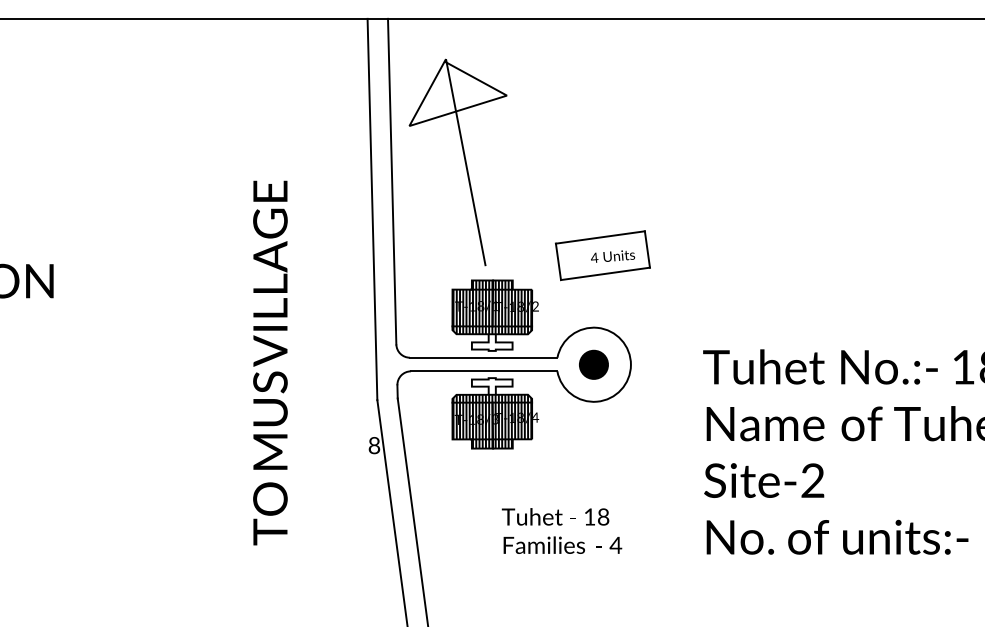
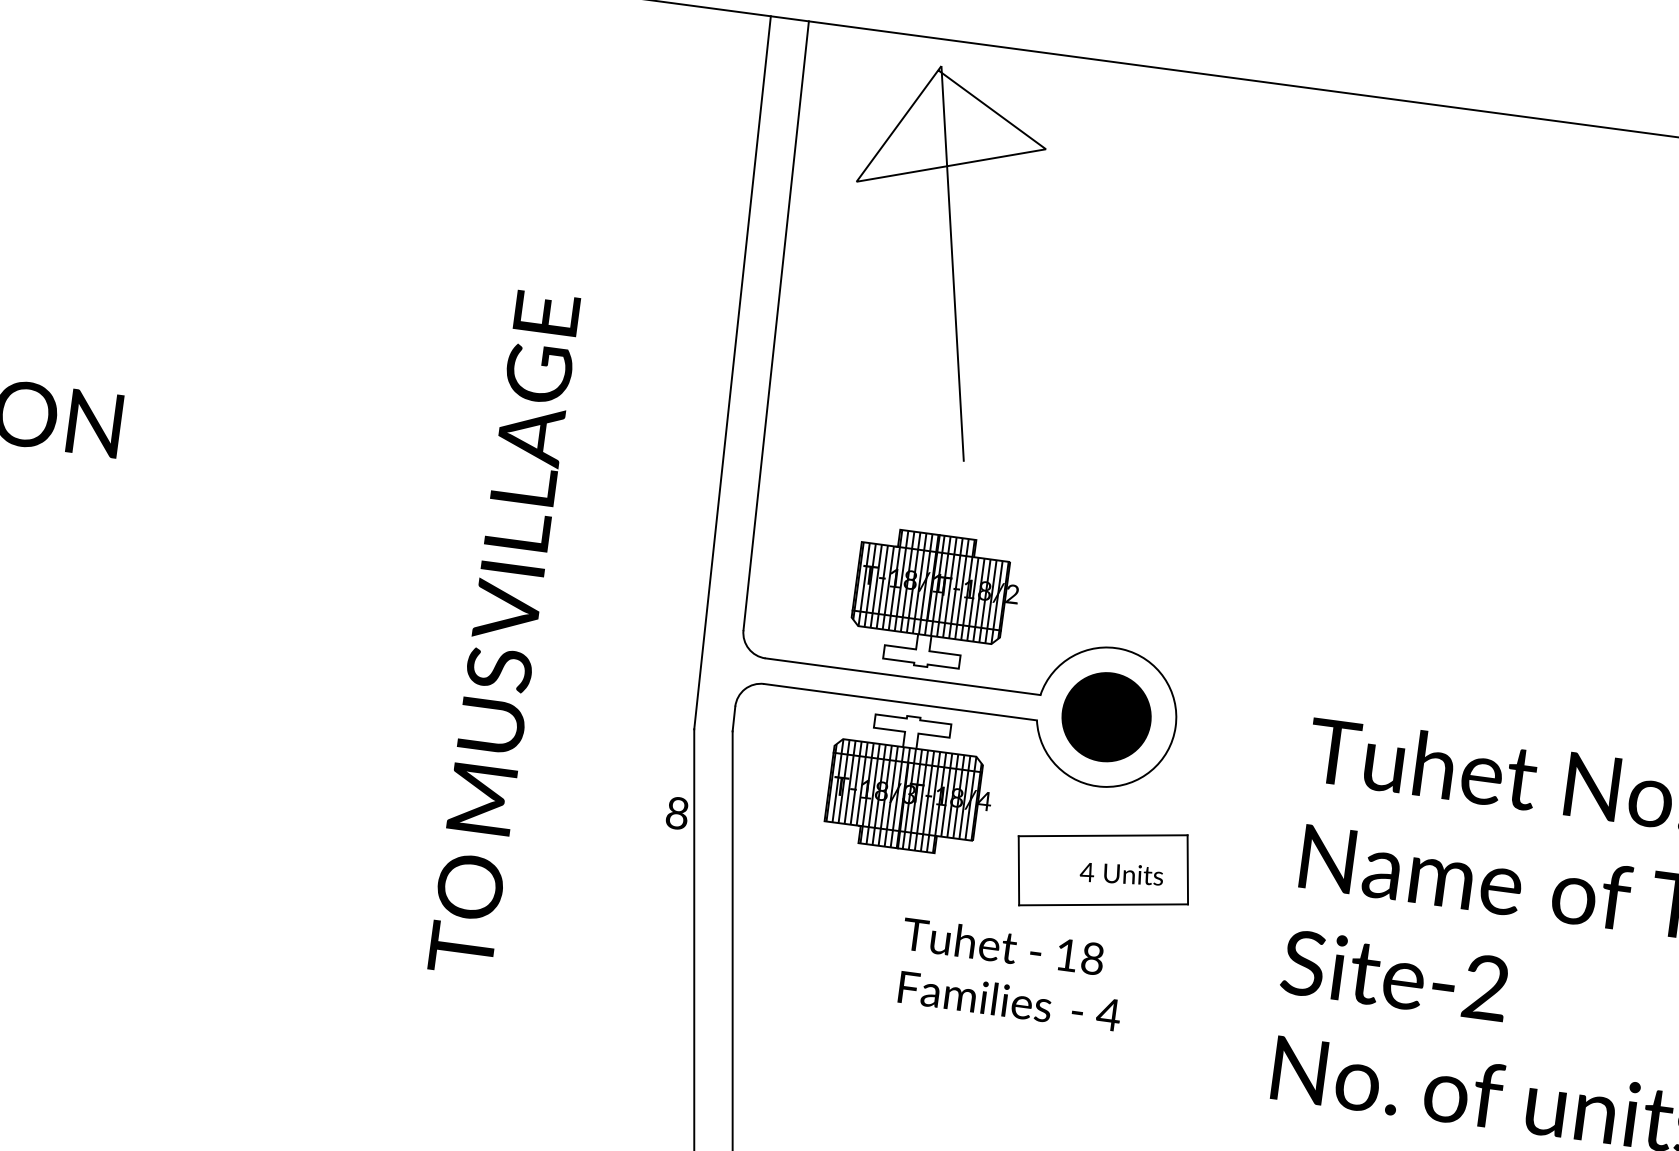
part: (464, 162) -> (950, 263), moved
part: (602, 255) -> (1102, 869), moved
part: (593, 364) -> (1105, 716), size x1.67
text: (561, 530) -> (1010, 973), moved

